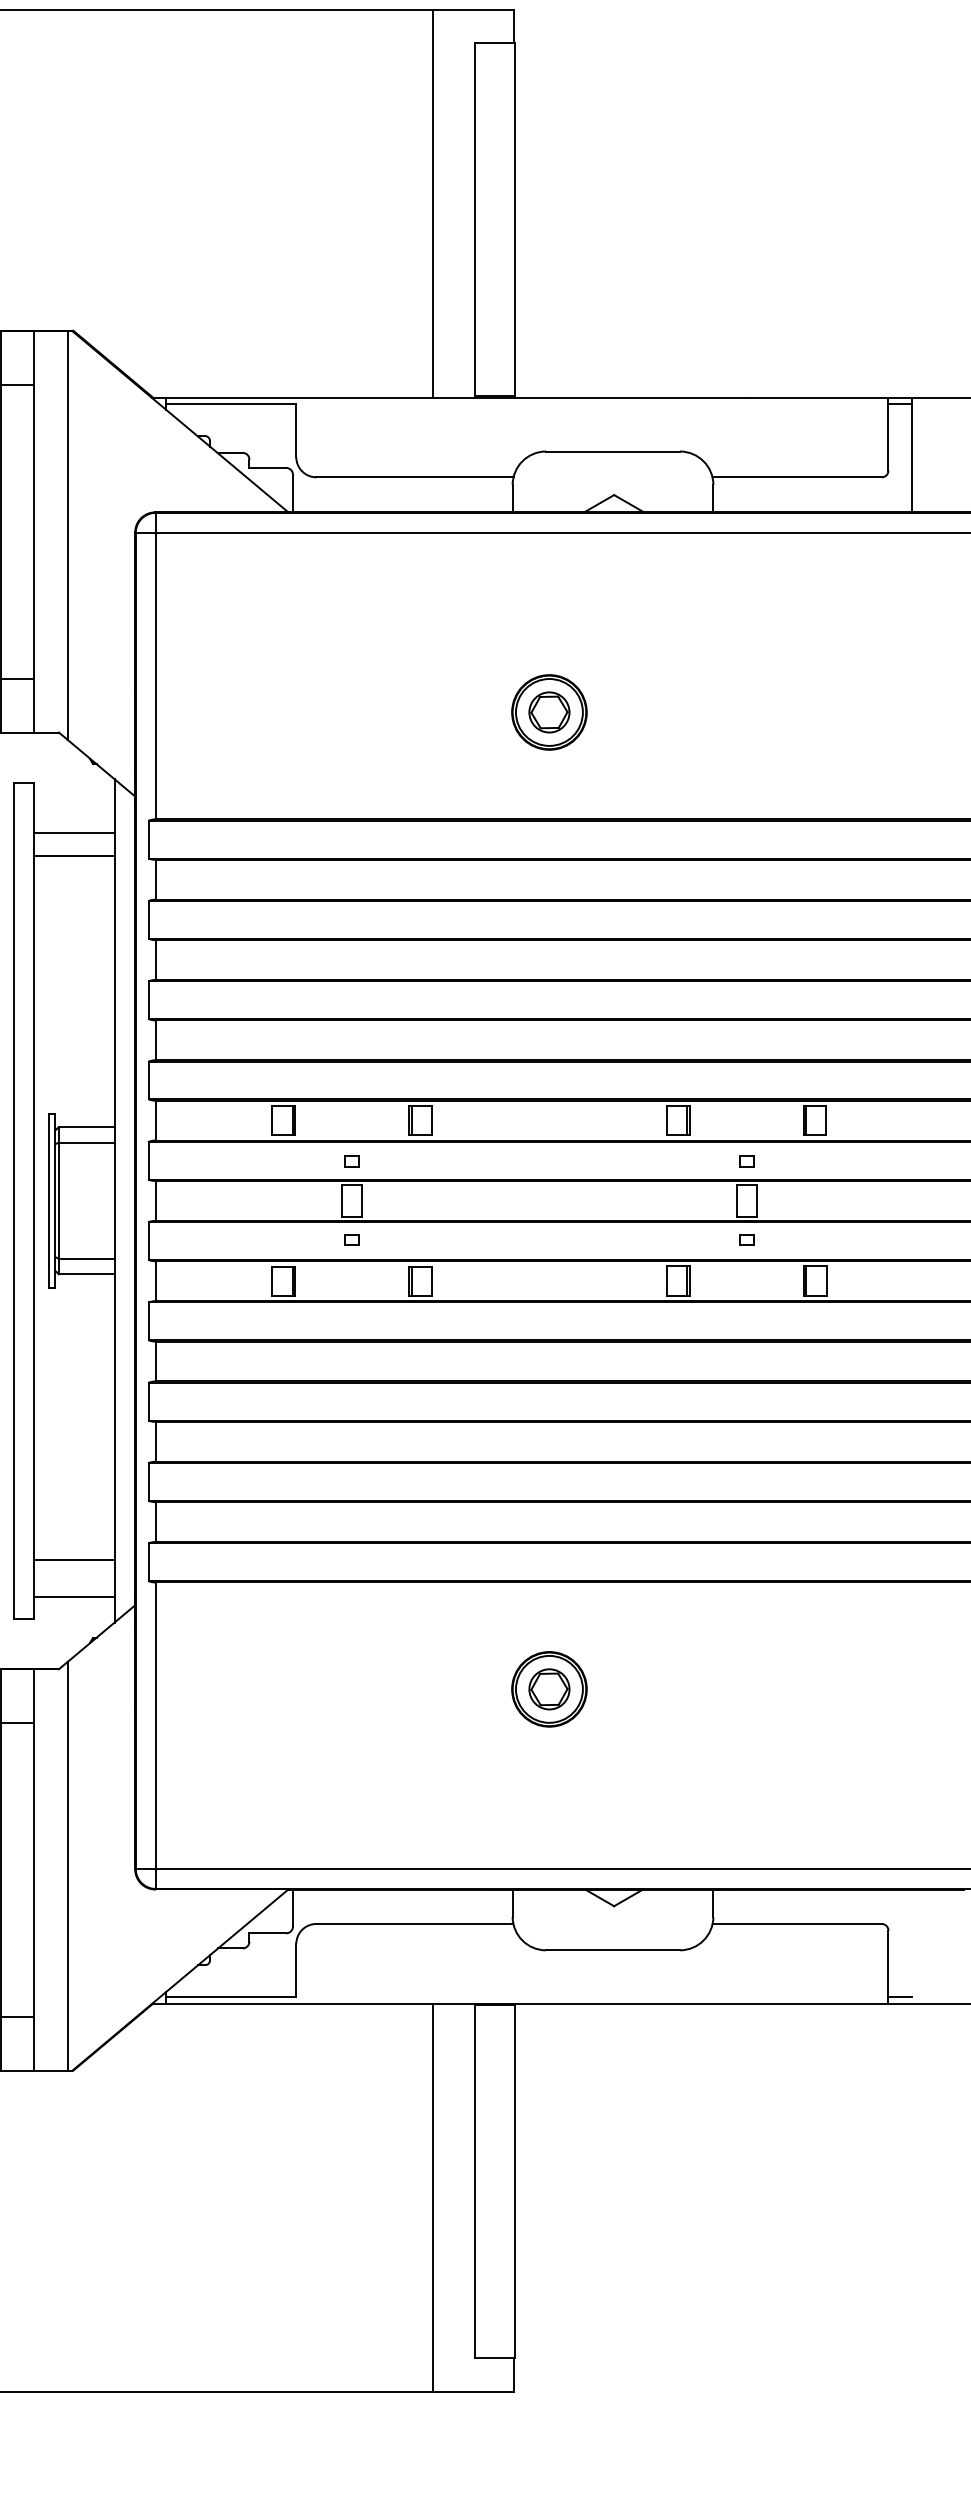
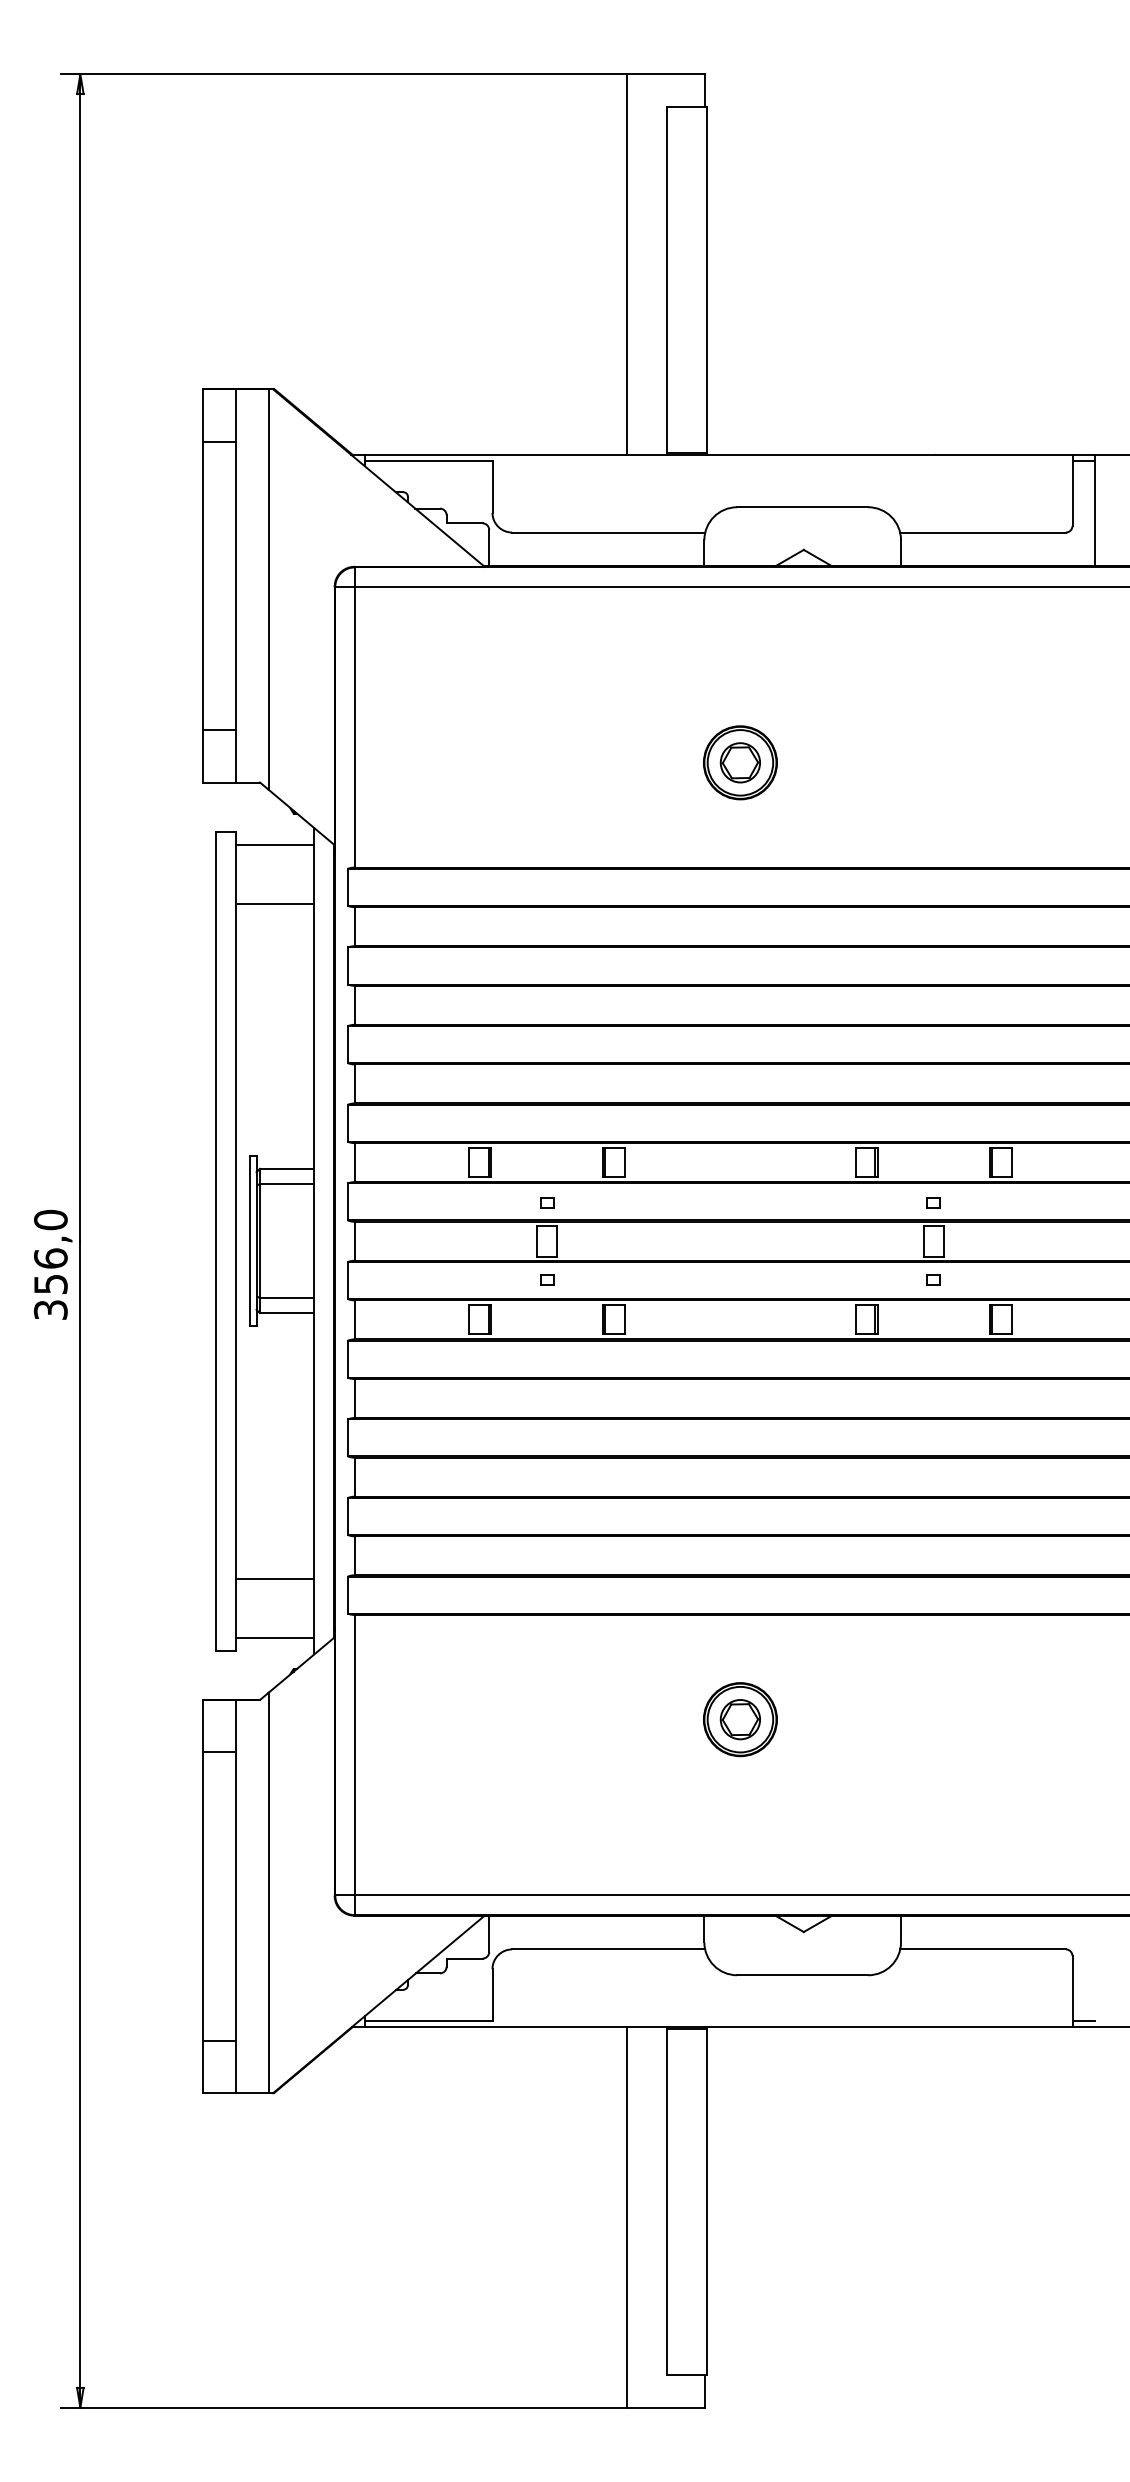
line: (73, 832) -> (274, 844), moved
line: (73, 1559) -> (274, 1637), moved
line: (73, 1596) -> (274, 1578), moved

